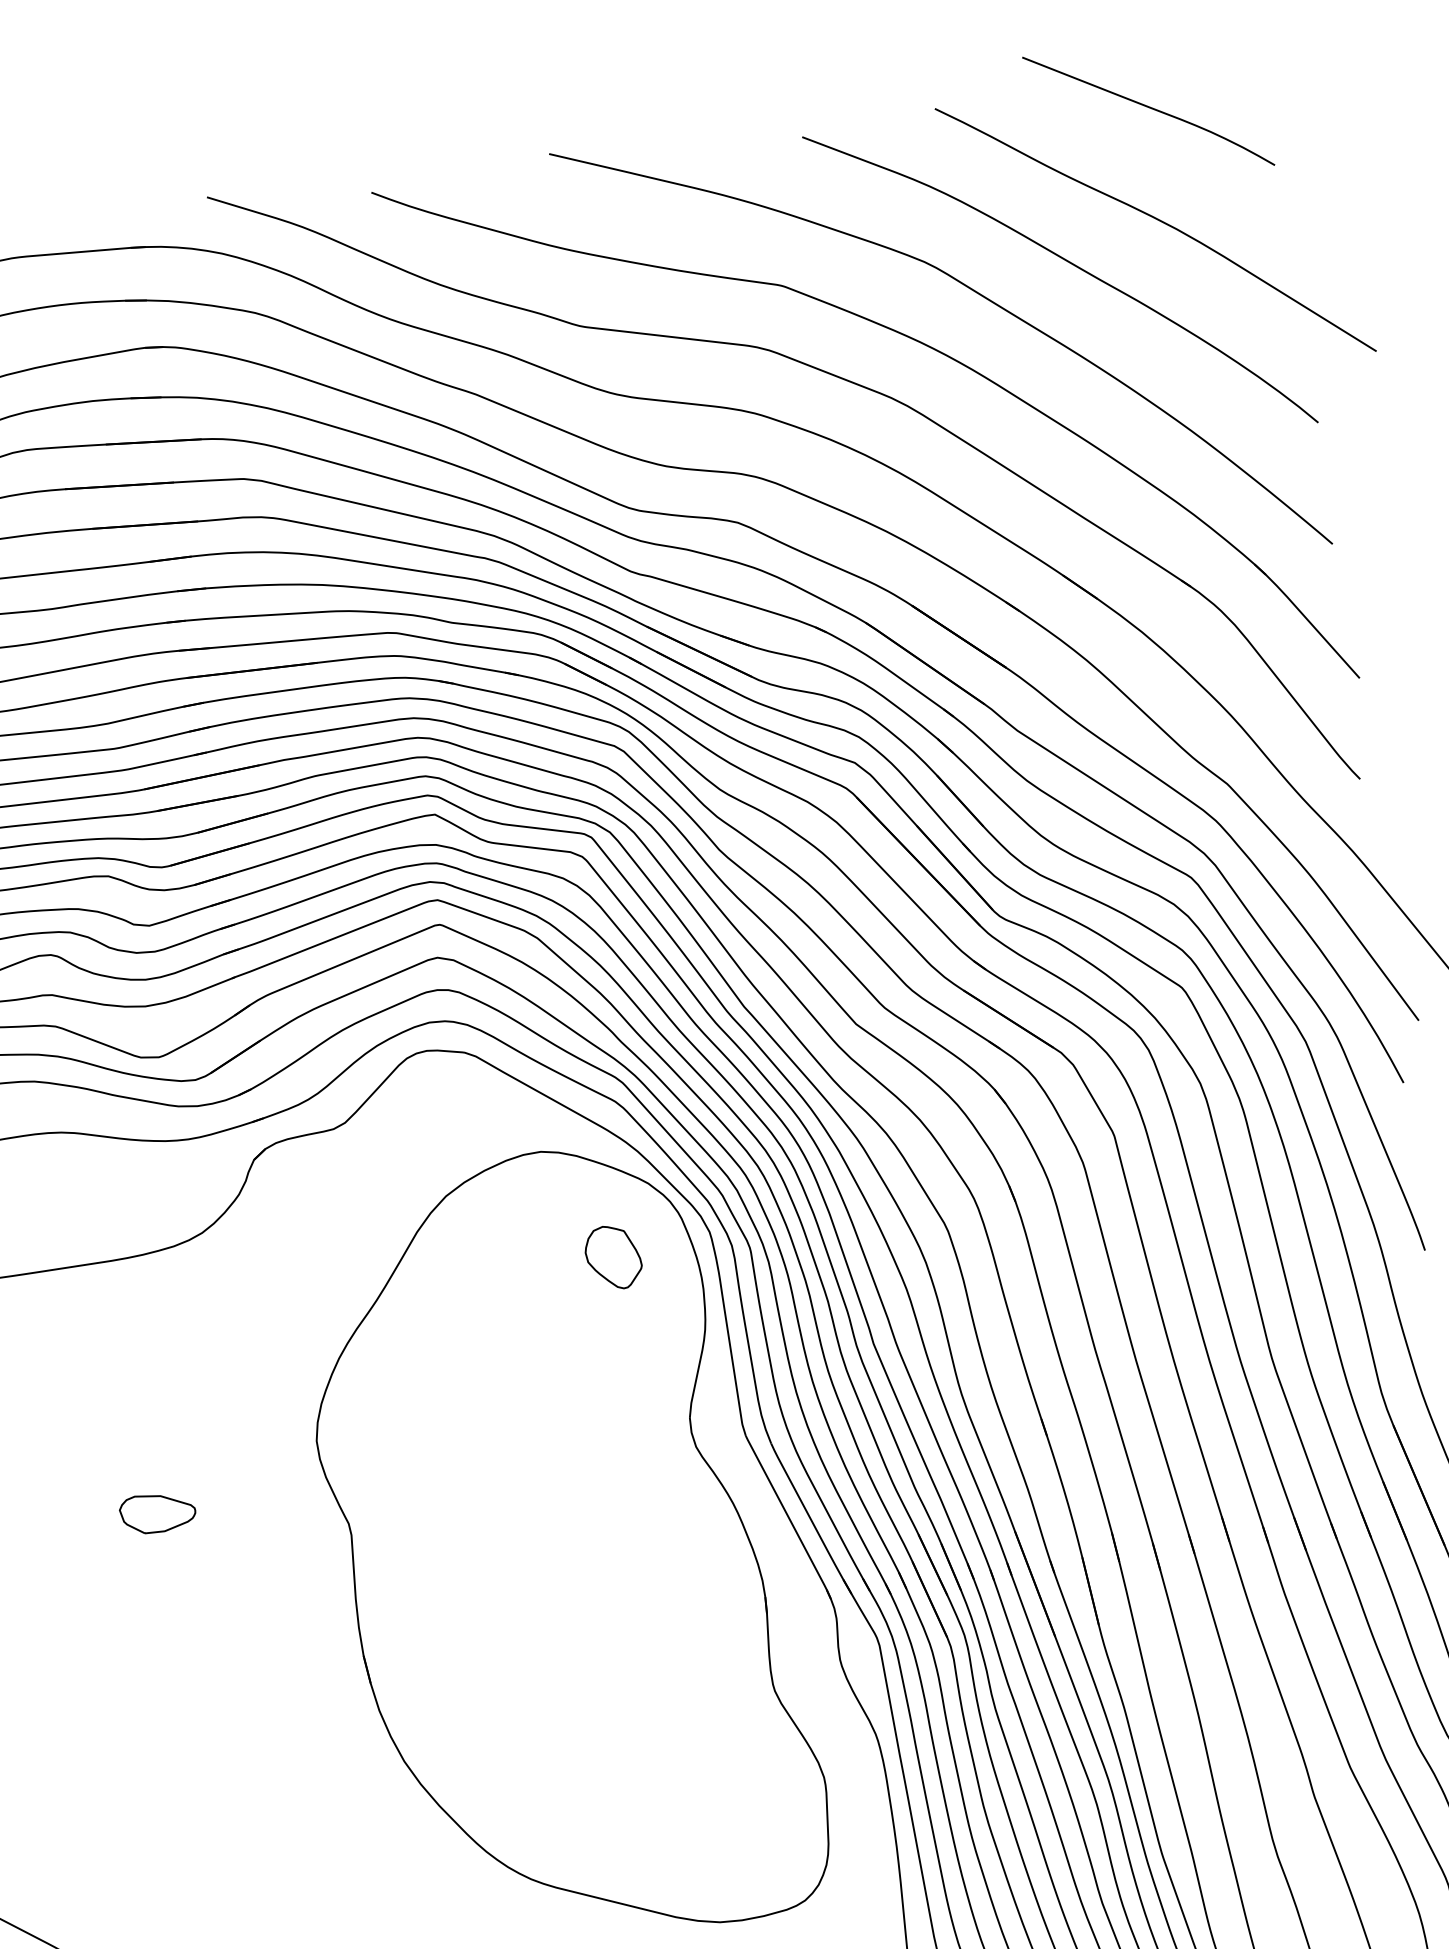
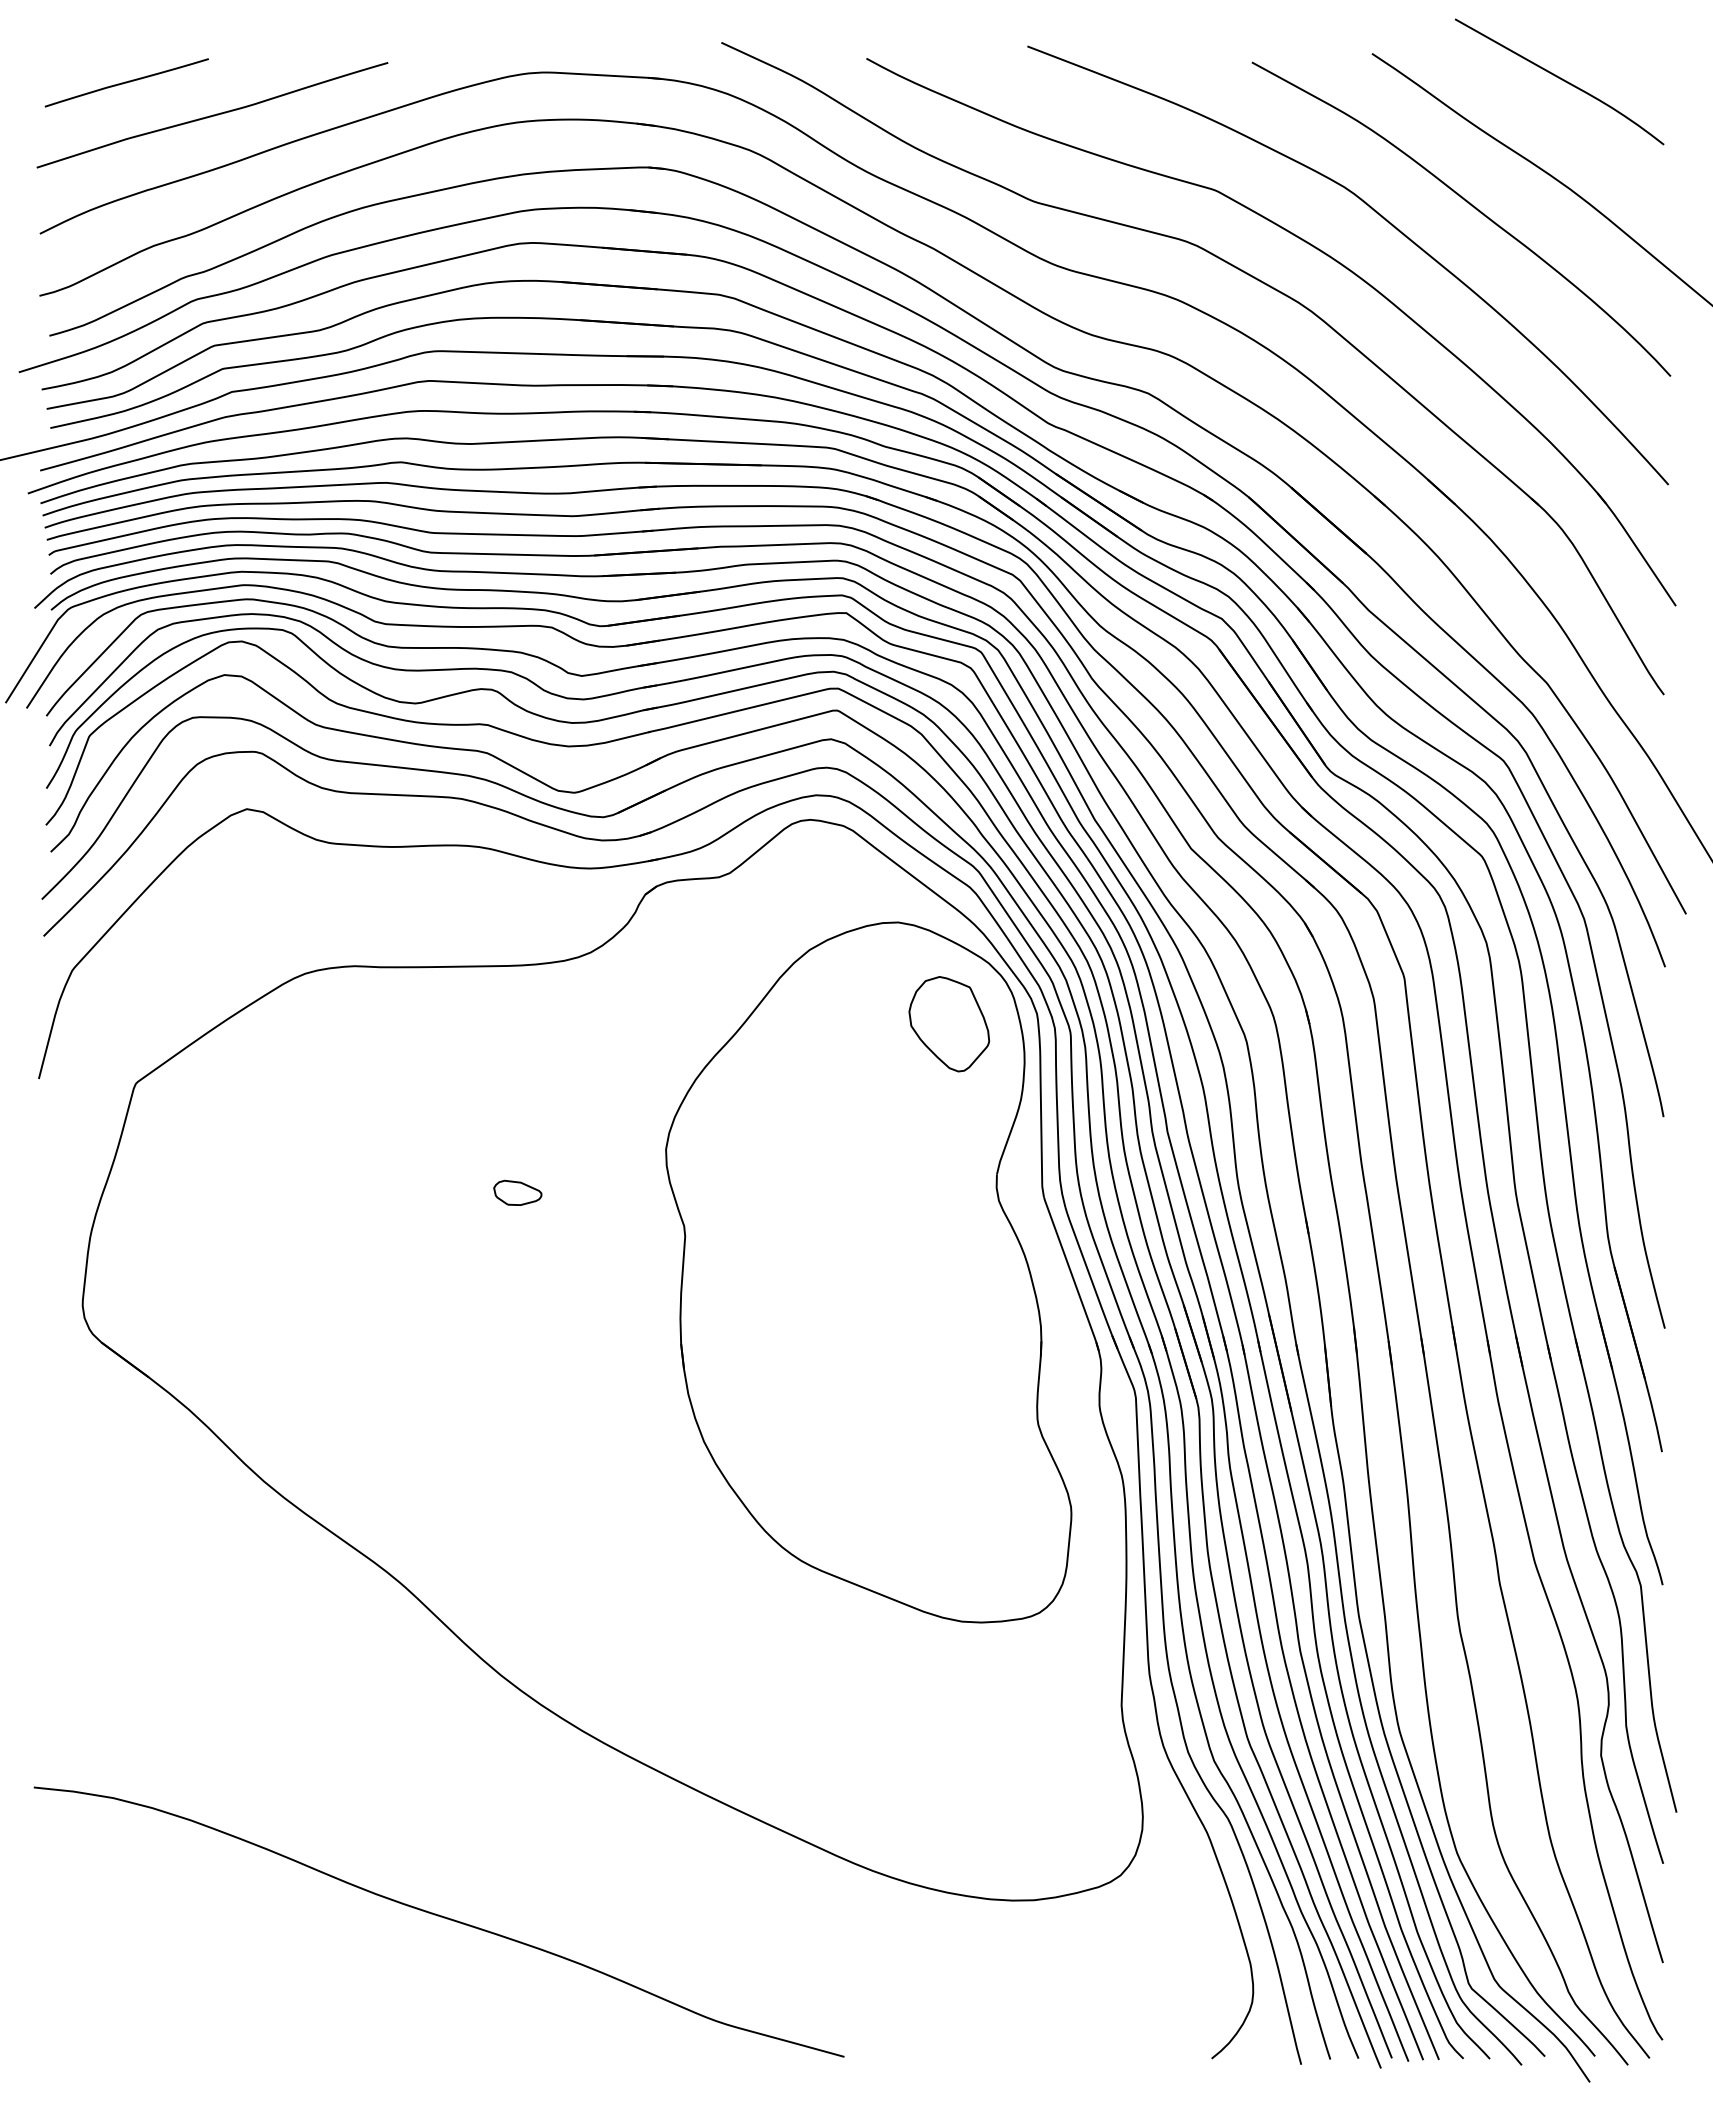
part: (613, 1257) -> (949, 1024), size x1.67
part: (157, 1512) -> (517, 1192), size x0.71

